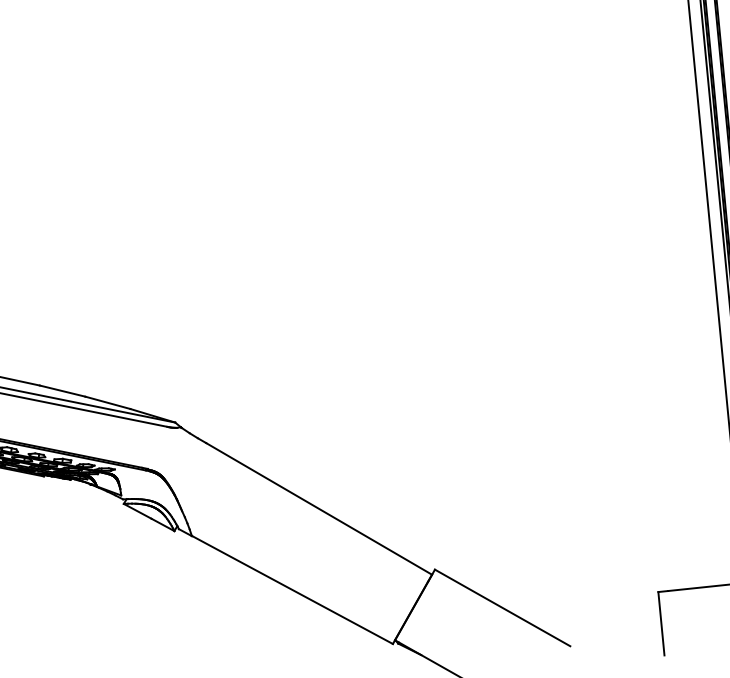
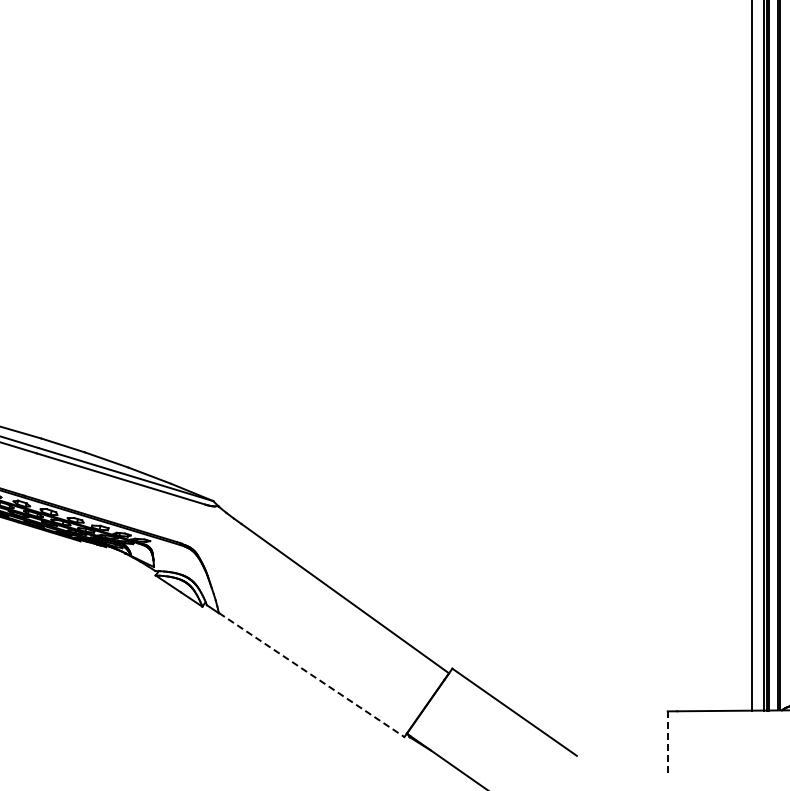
line: (292, 590) -> (311, 675), solid -> dashed
line: (661, 624) -> (667, 743), solid -> dashed

